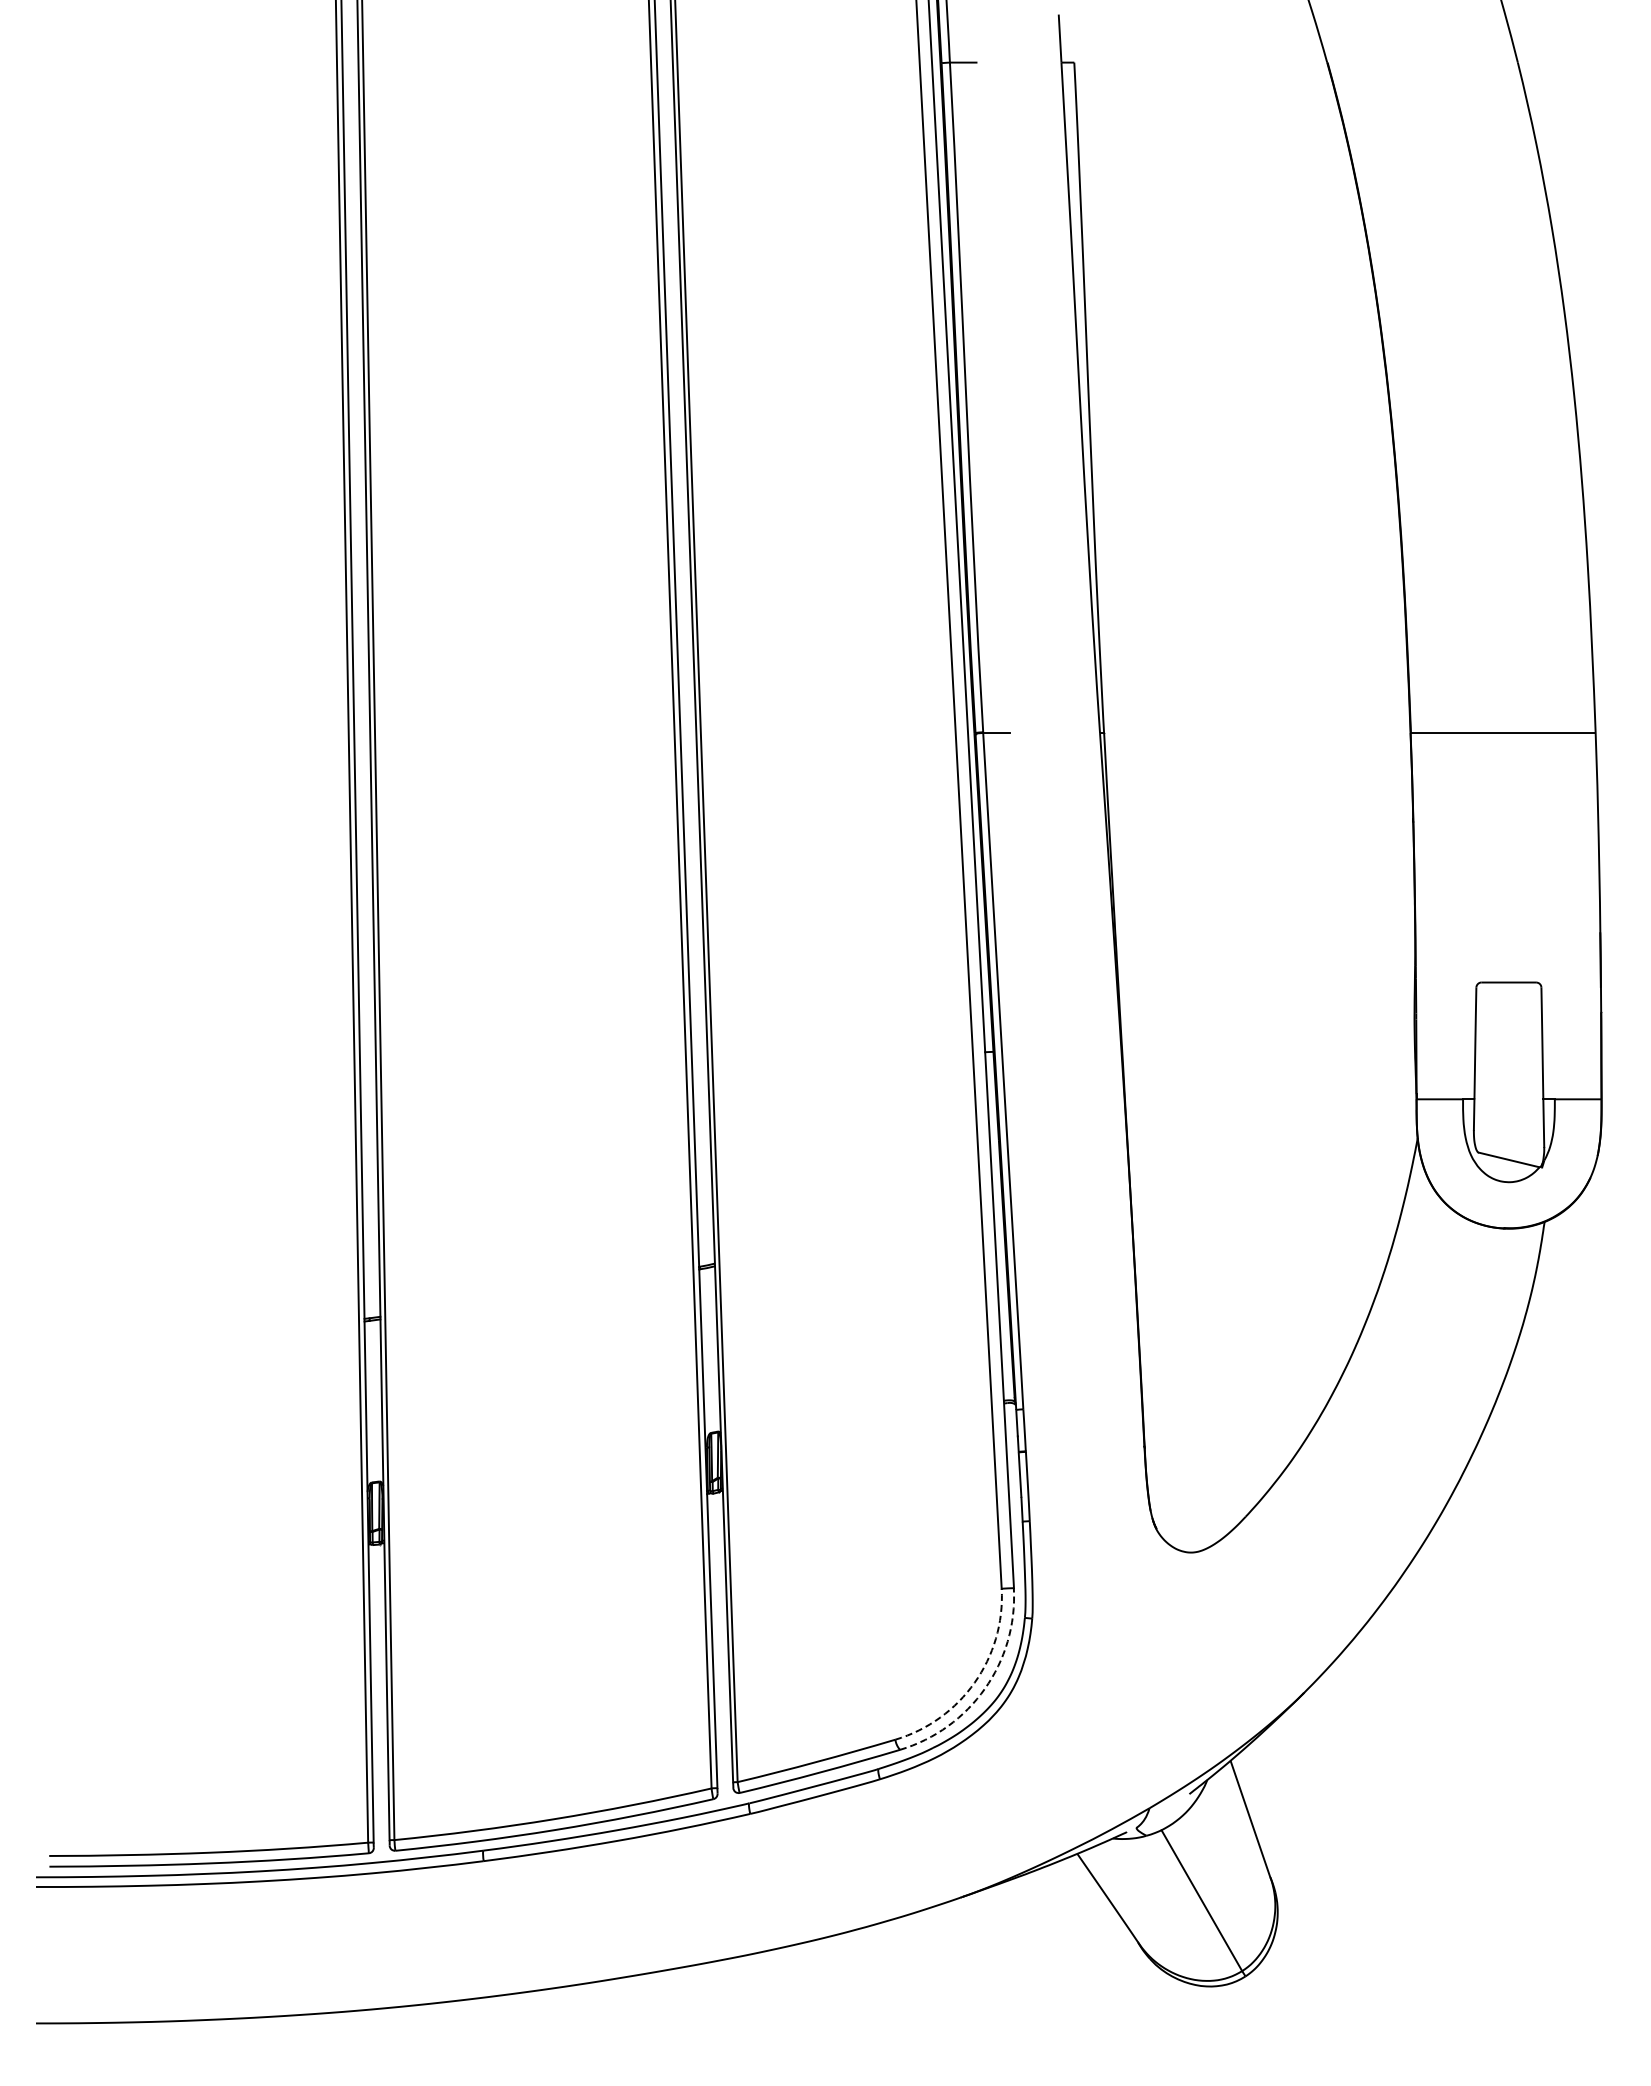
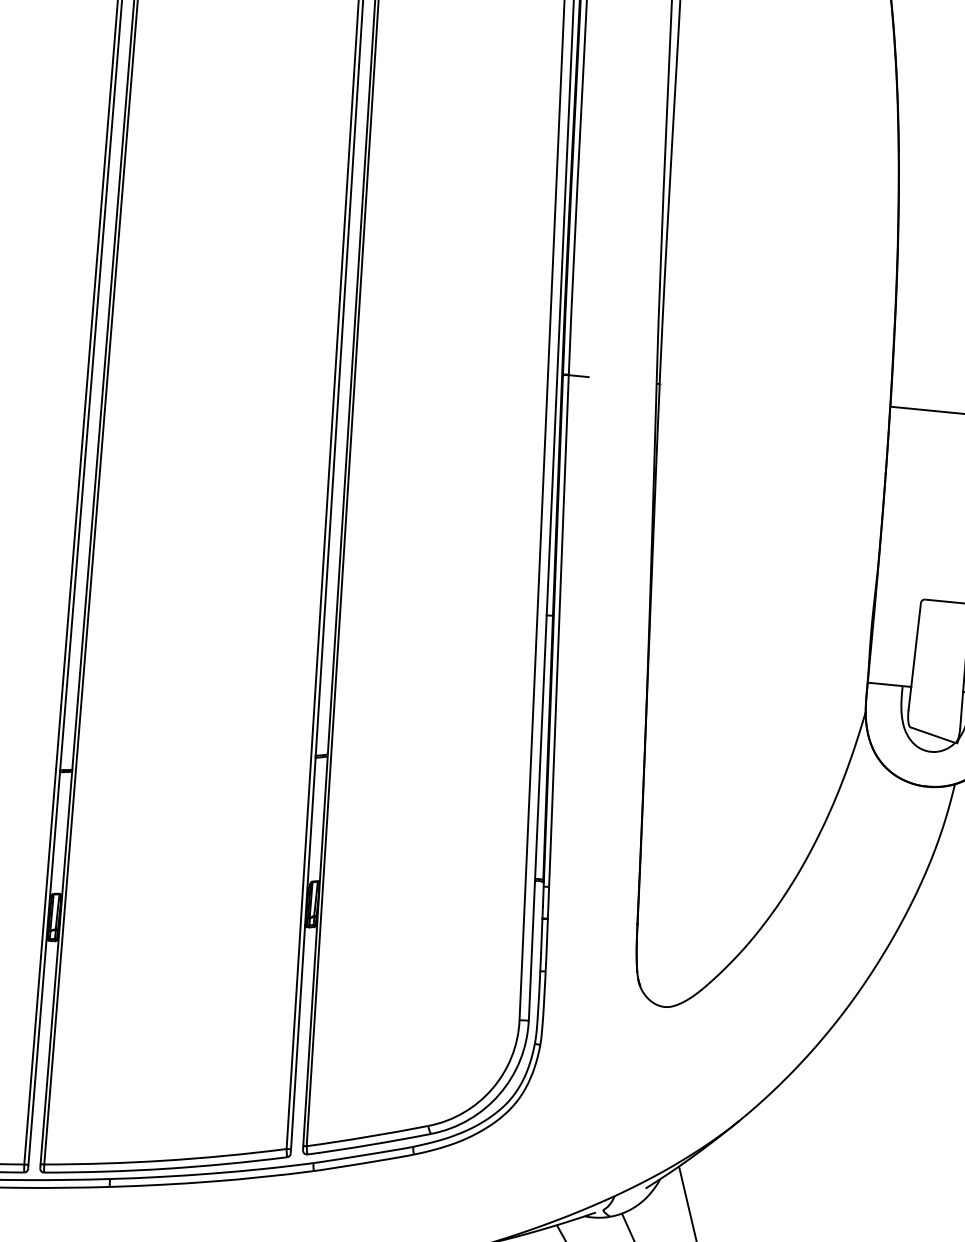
arc: (974, 1682) -> (492, 1088), dashed -> solid
arc: (984, 1688) -> (499, 1093), dashed -> solid

